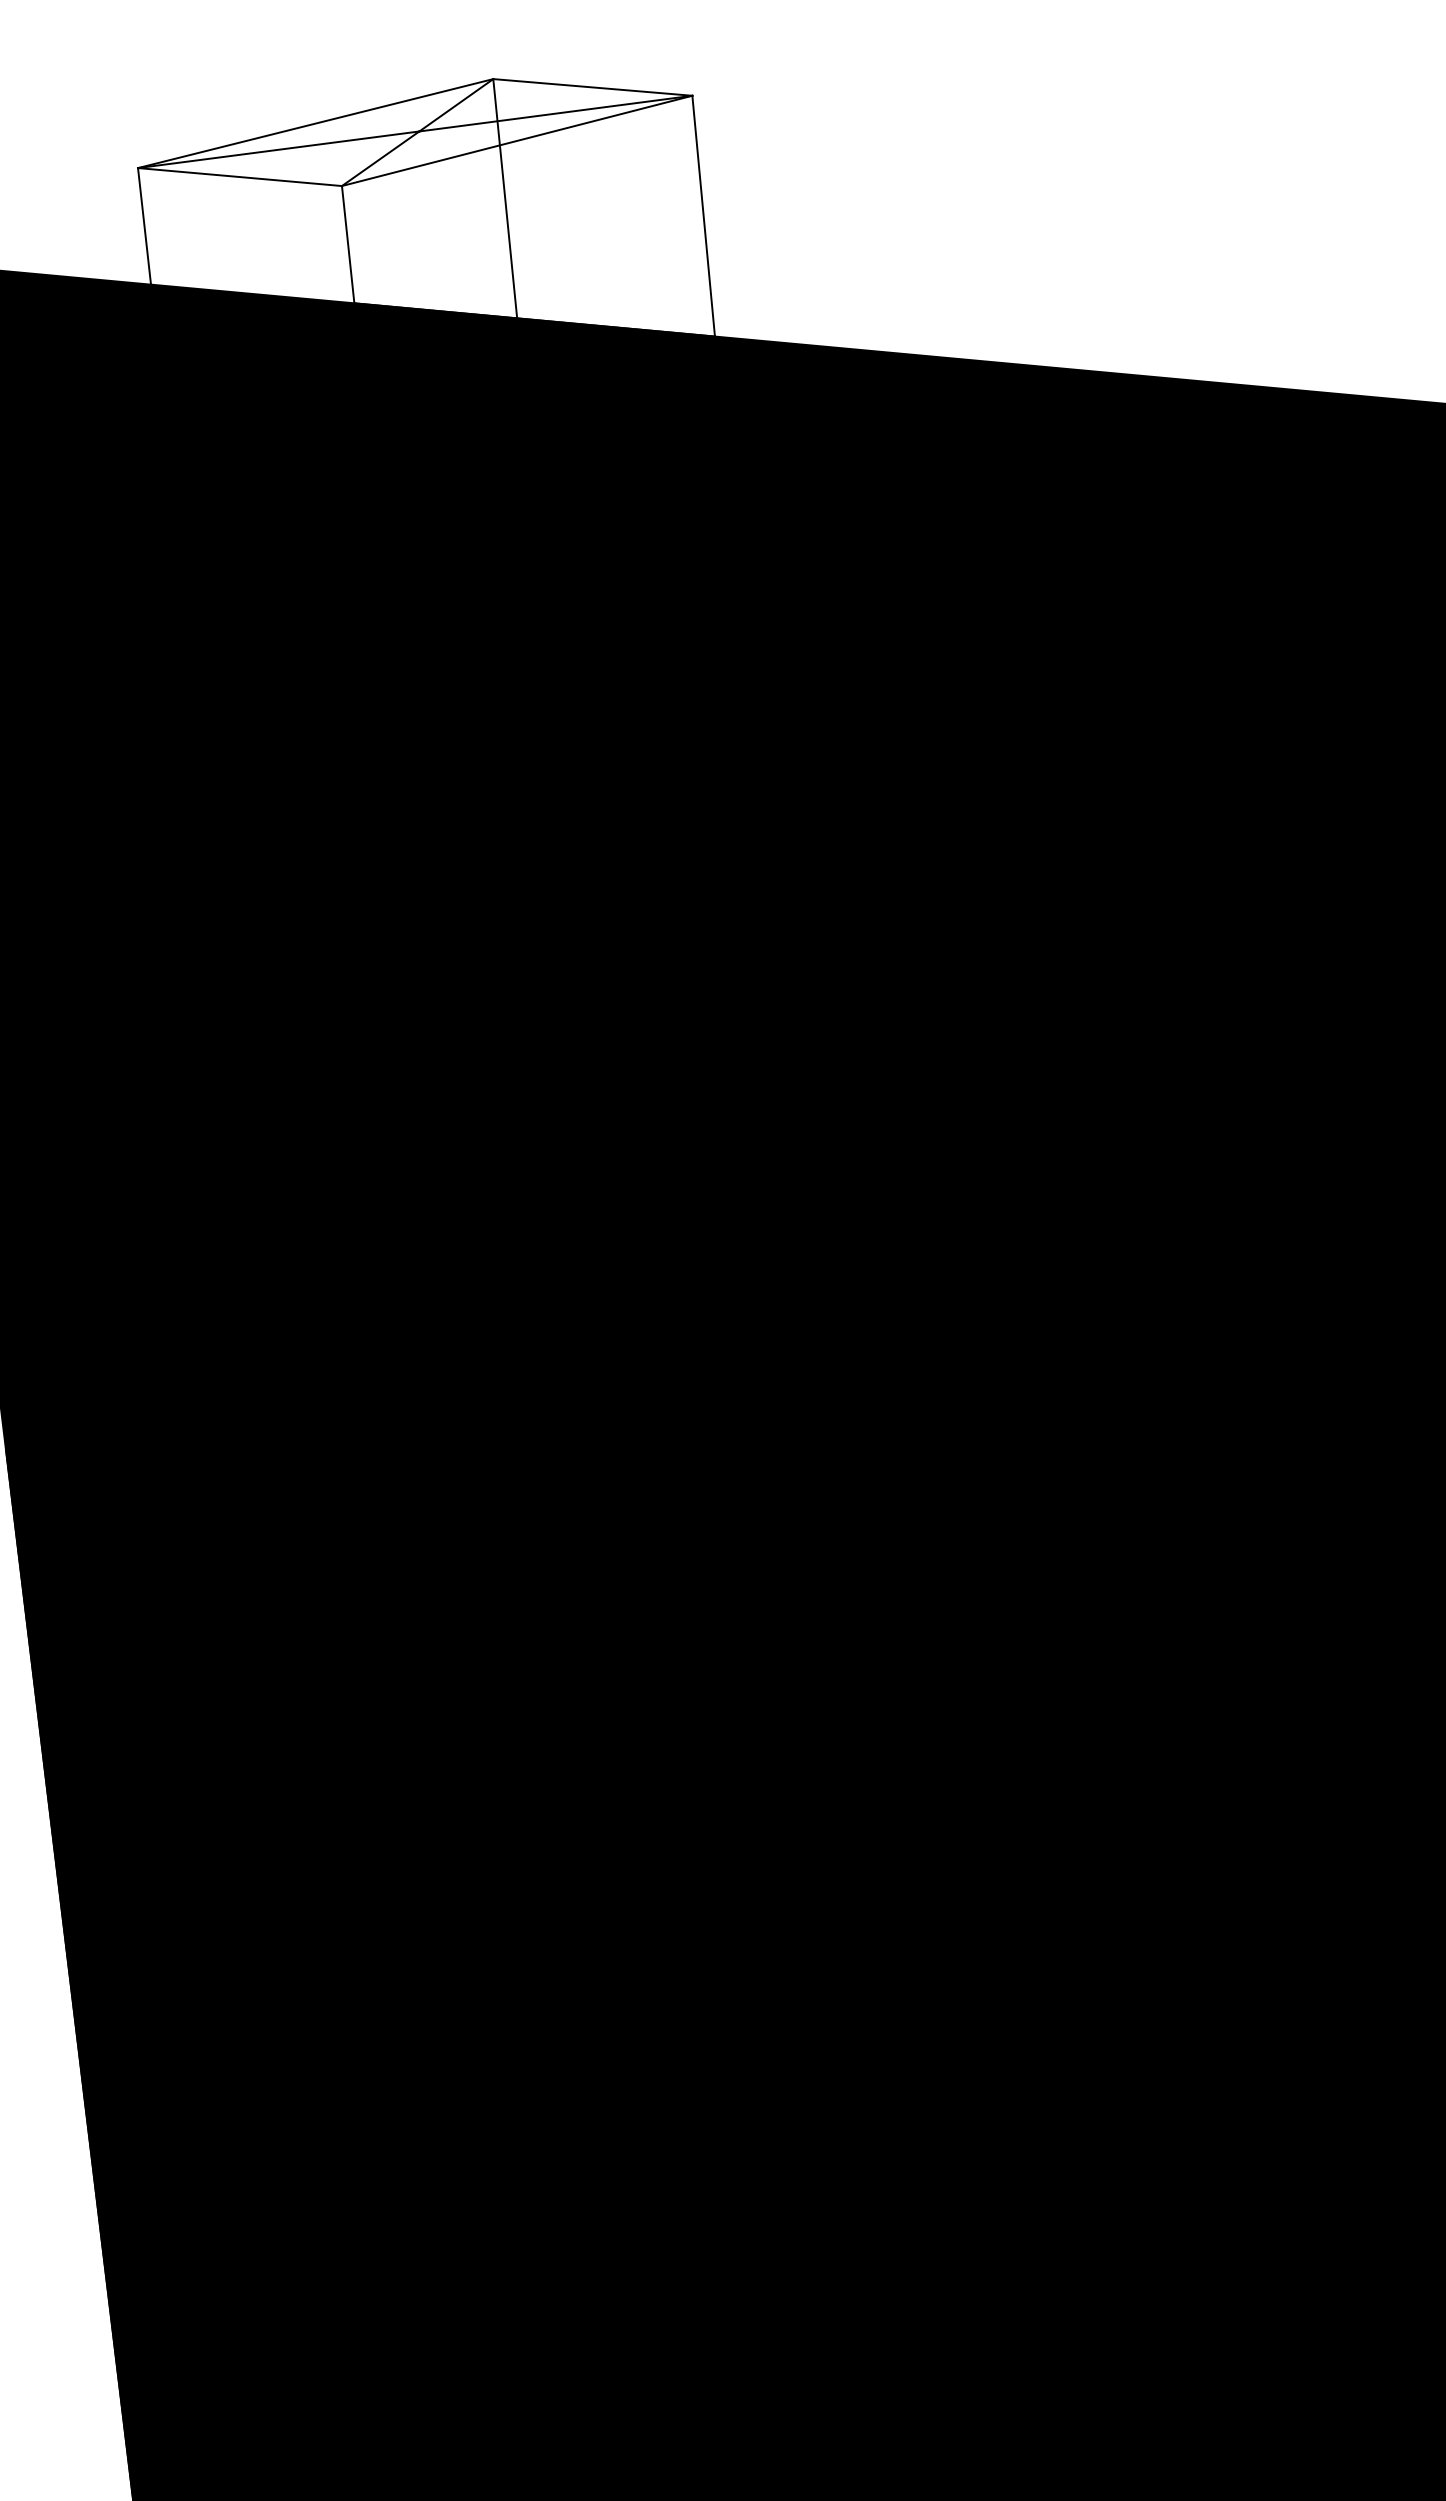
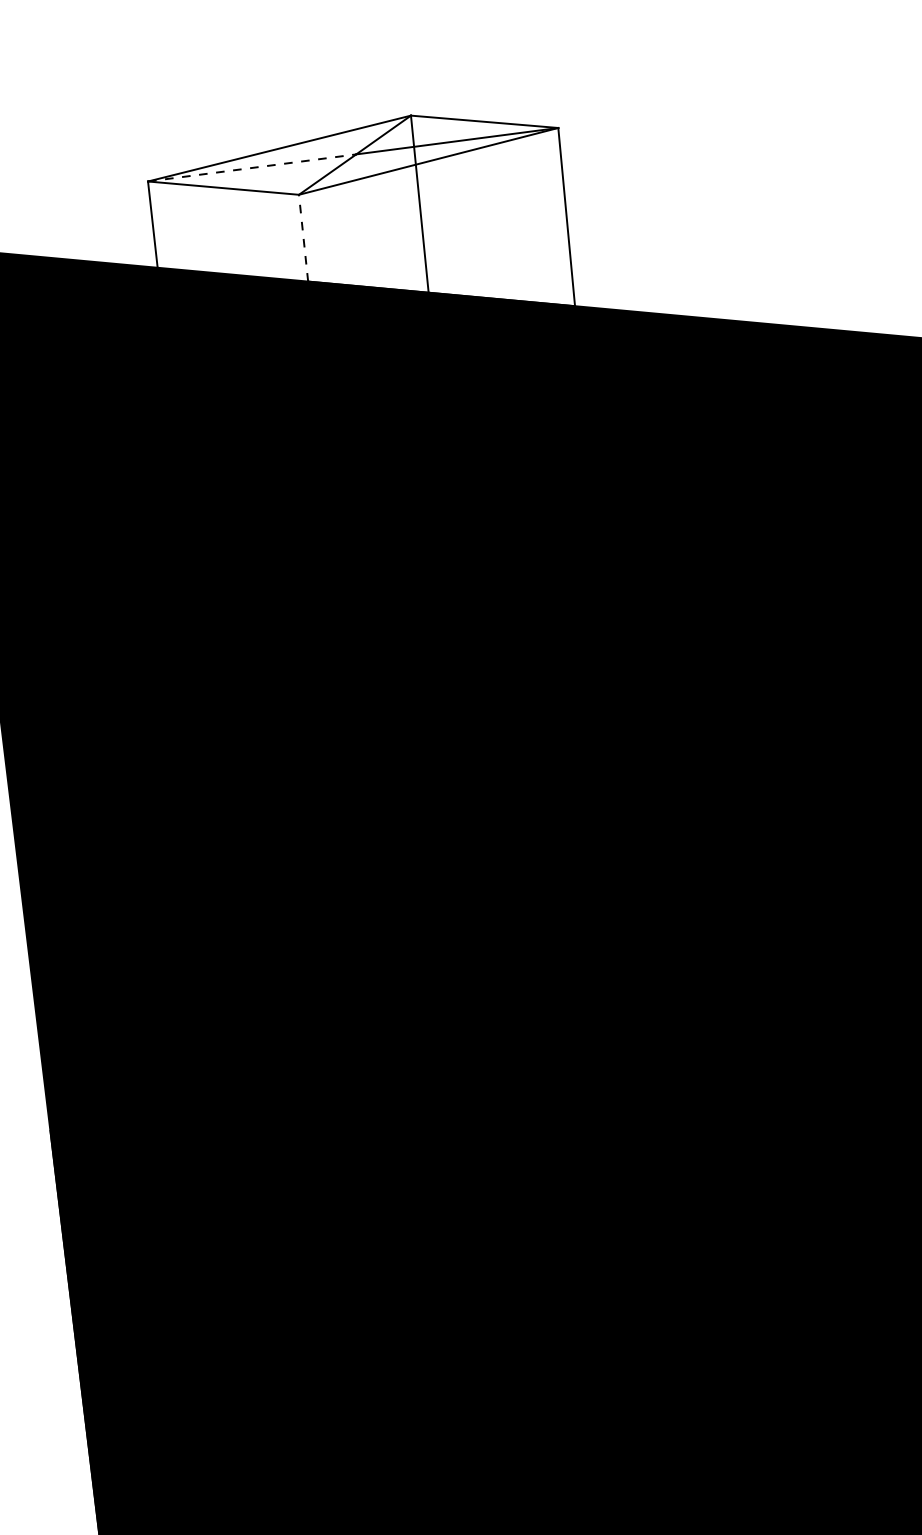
line: (278, 149) -> (252, 167), solid -> dashed
line: (348, 244) -> (303, 238), solid -> dashed

